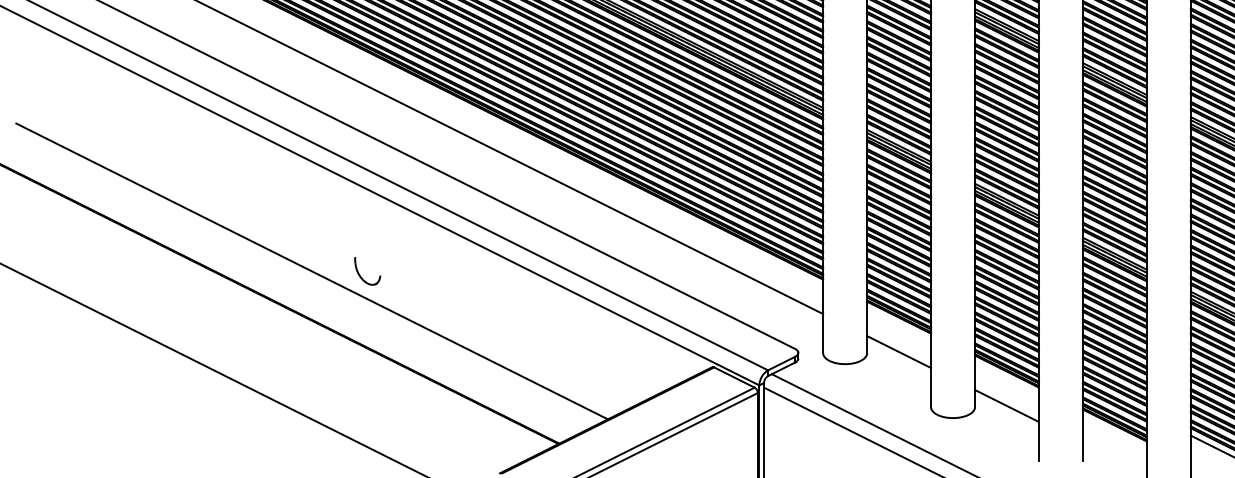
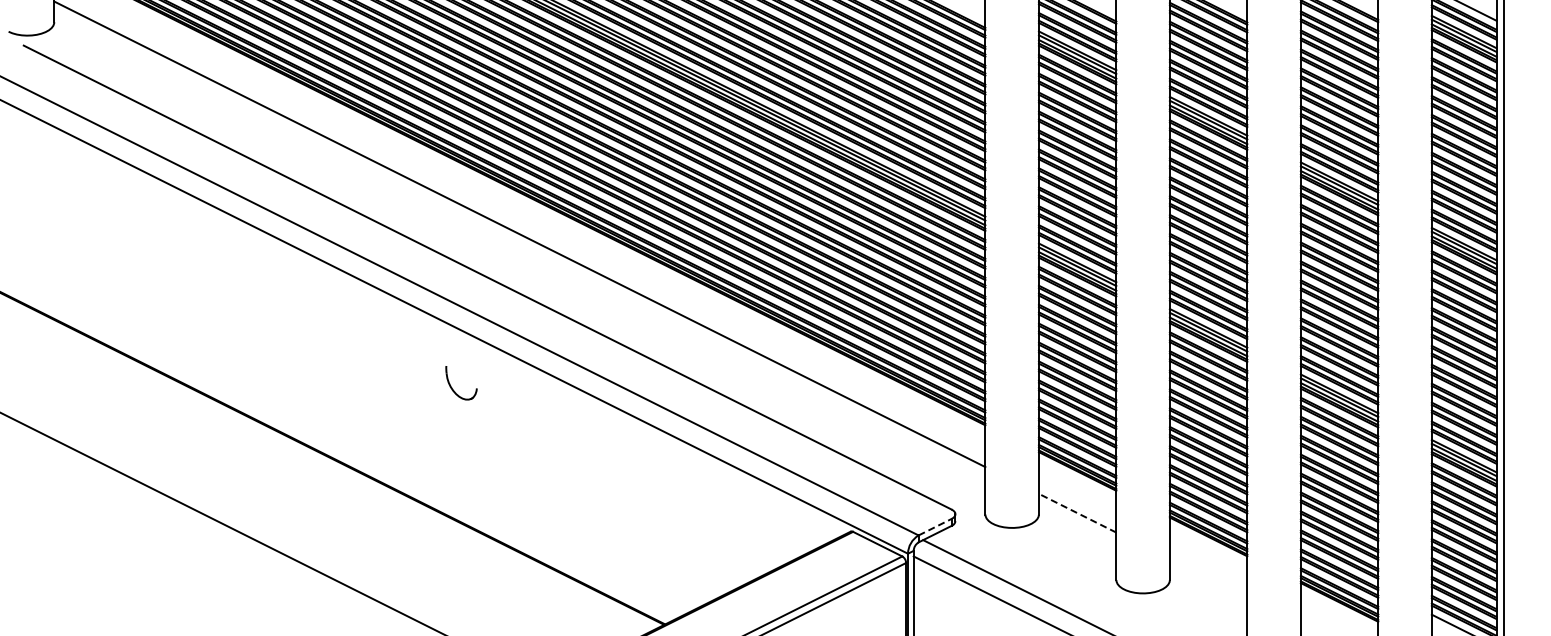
line: (311, 270) -> (364, 414), removed
part: (360, 274) -> (452, 387), moved
line: (898, 352) -> (1077, 513), solid -> dashed
line: (782, 362) -> (935, 526), solid -> dashed
line: (1006, 405) -> (1208, 578), removed

